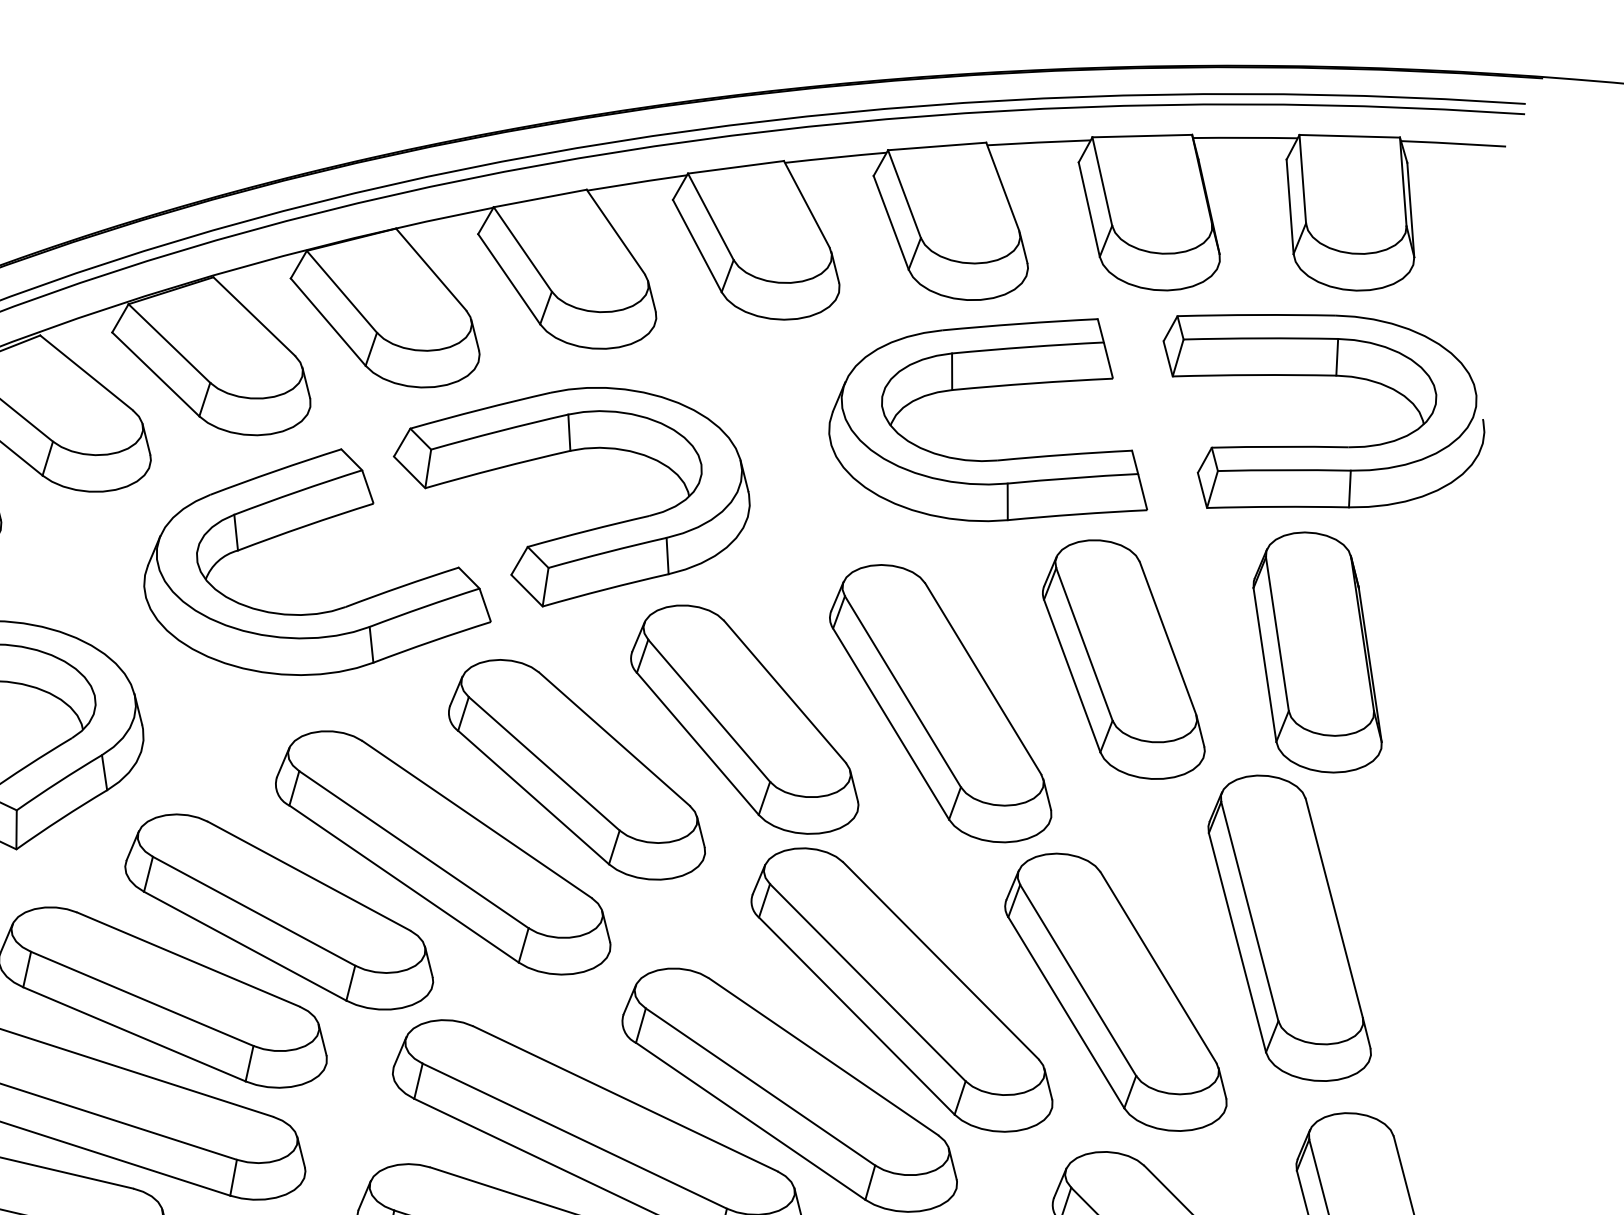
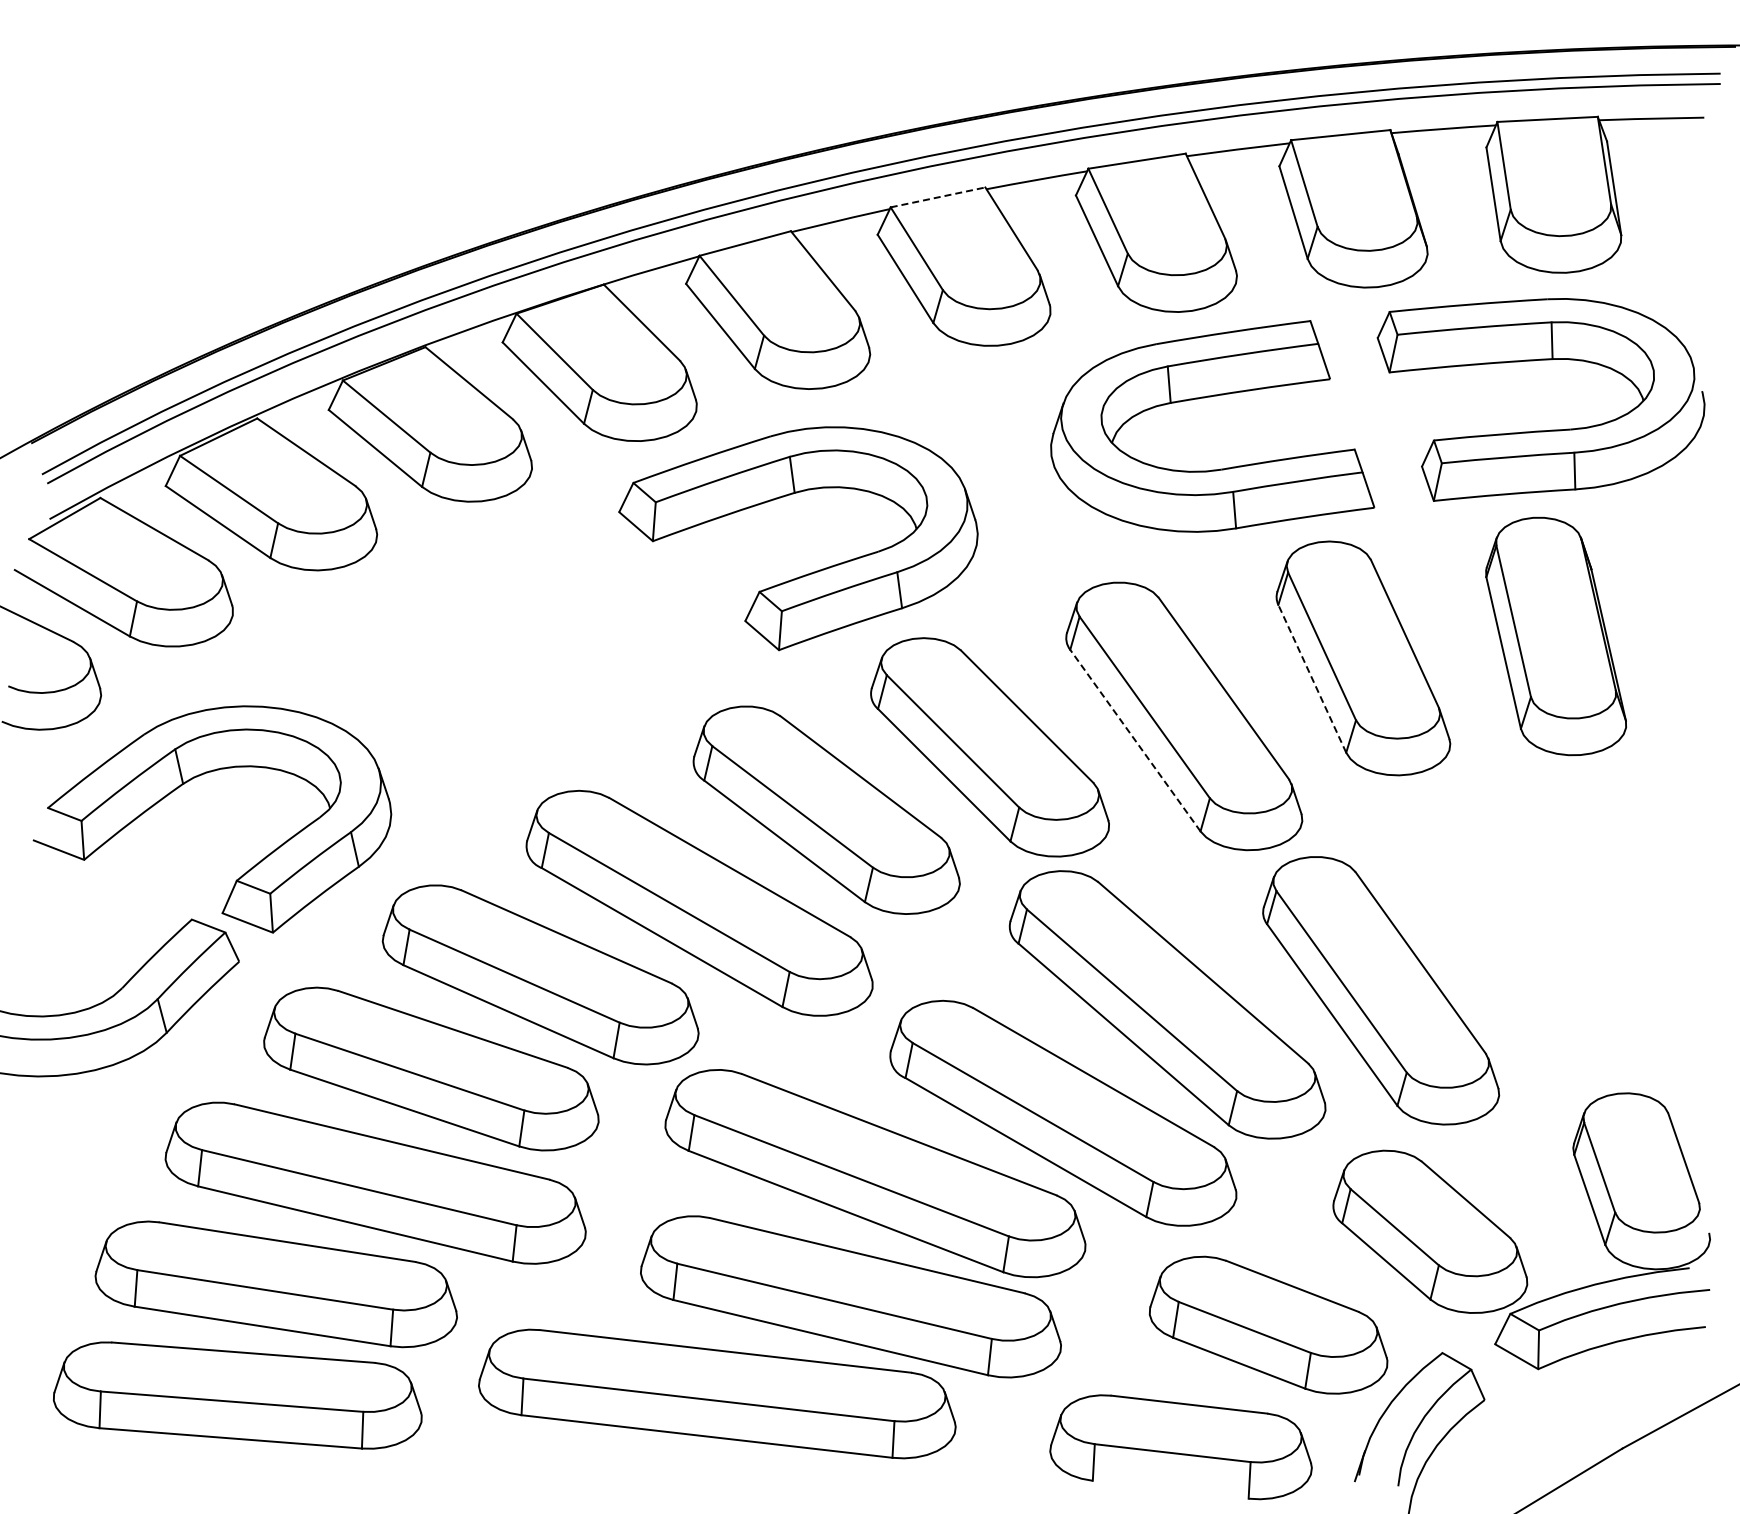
line: (736, 167) -> (938, 197), solid -> dashed
part: (307, 526) -> (538, 588), removed
line: (1072, 675) -> (1312, 678), solid -> dashed
line: (891, 723) -> (1135, 740), solid -> dashed
part: (1290, 928) -> (1549, 913), removed

